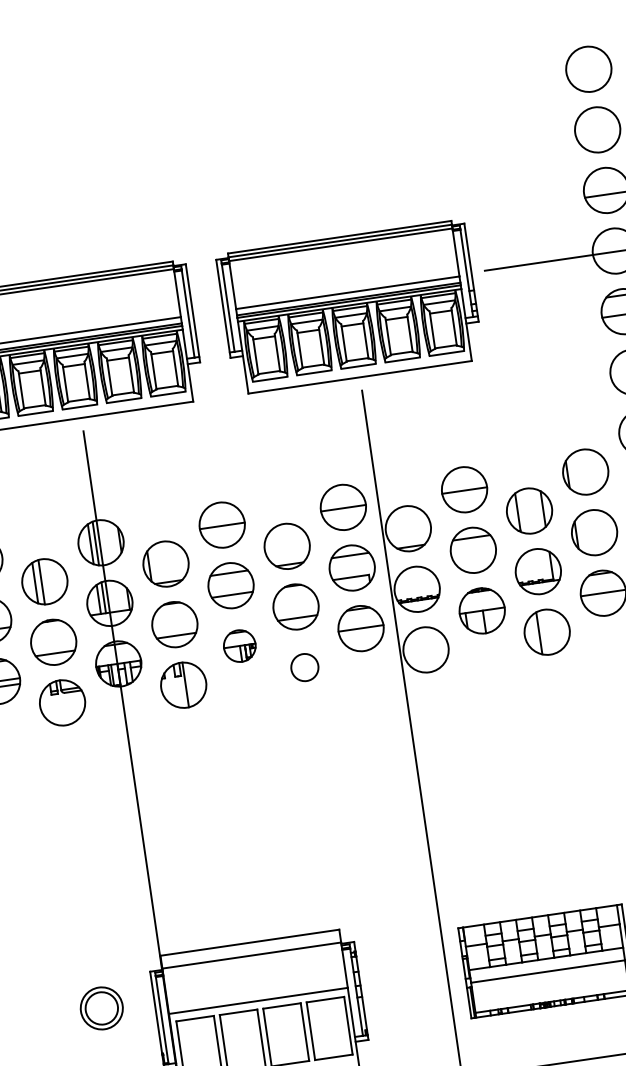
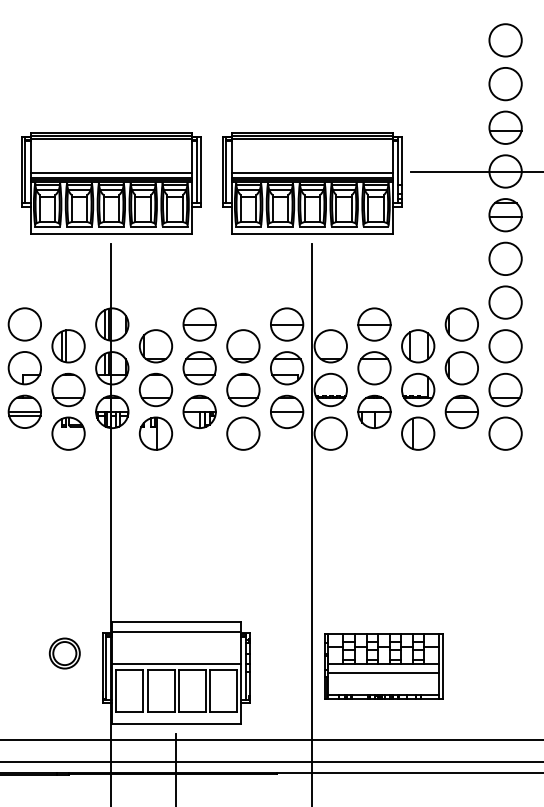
part: (239, 645) -> (199, 411), size x1.43
circle: (304, 667) -> (243, 433), size x1.67

